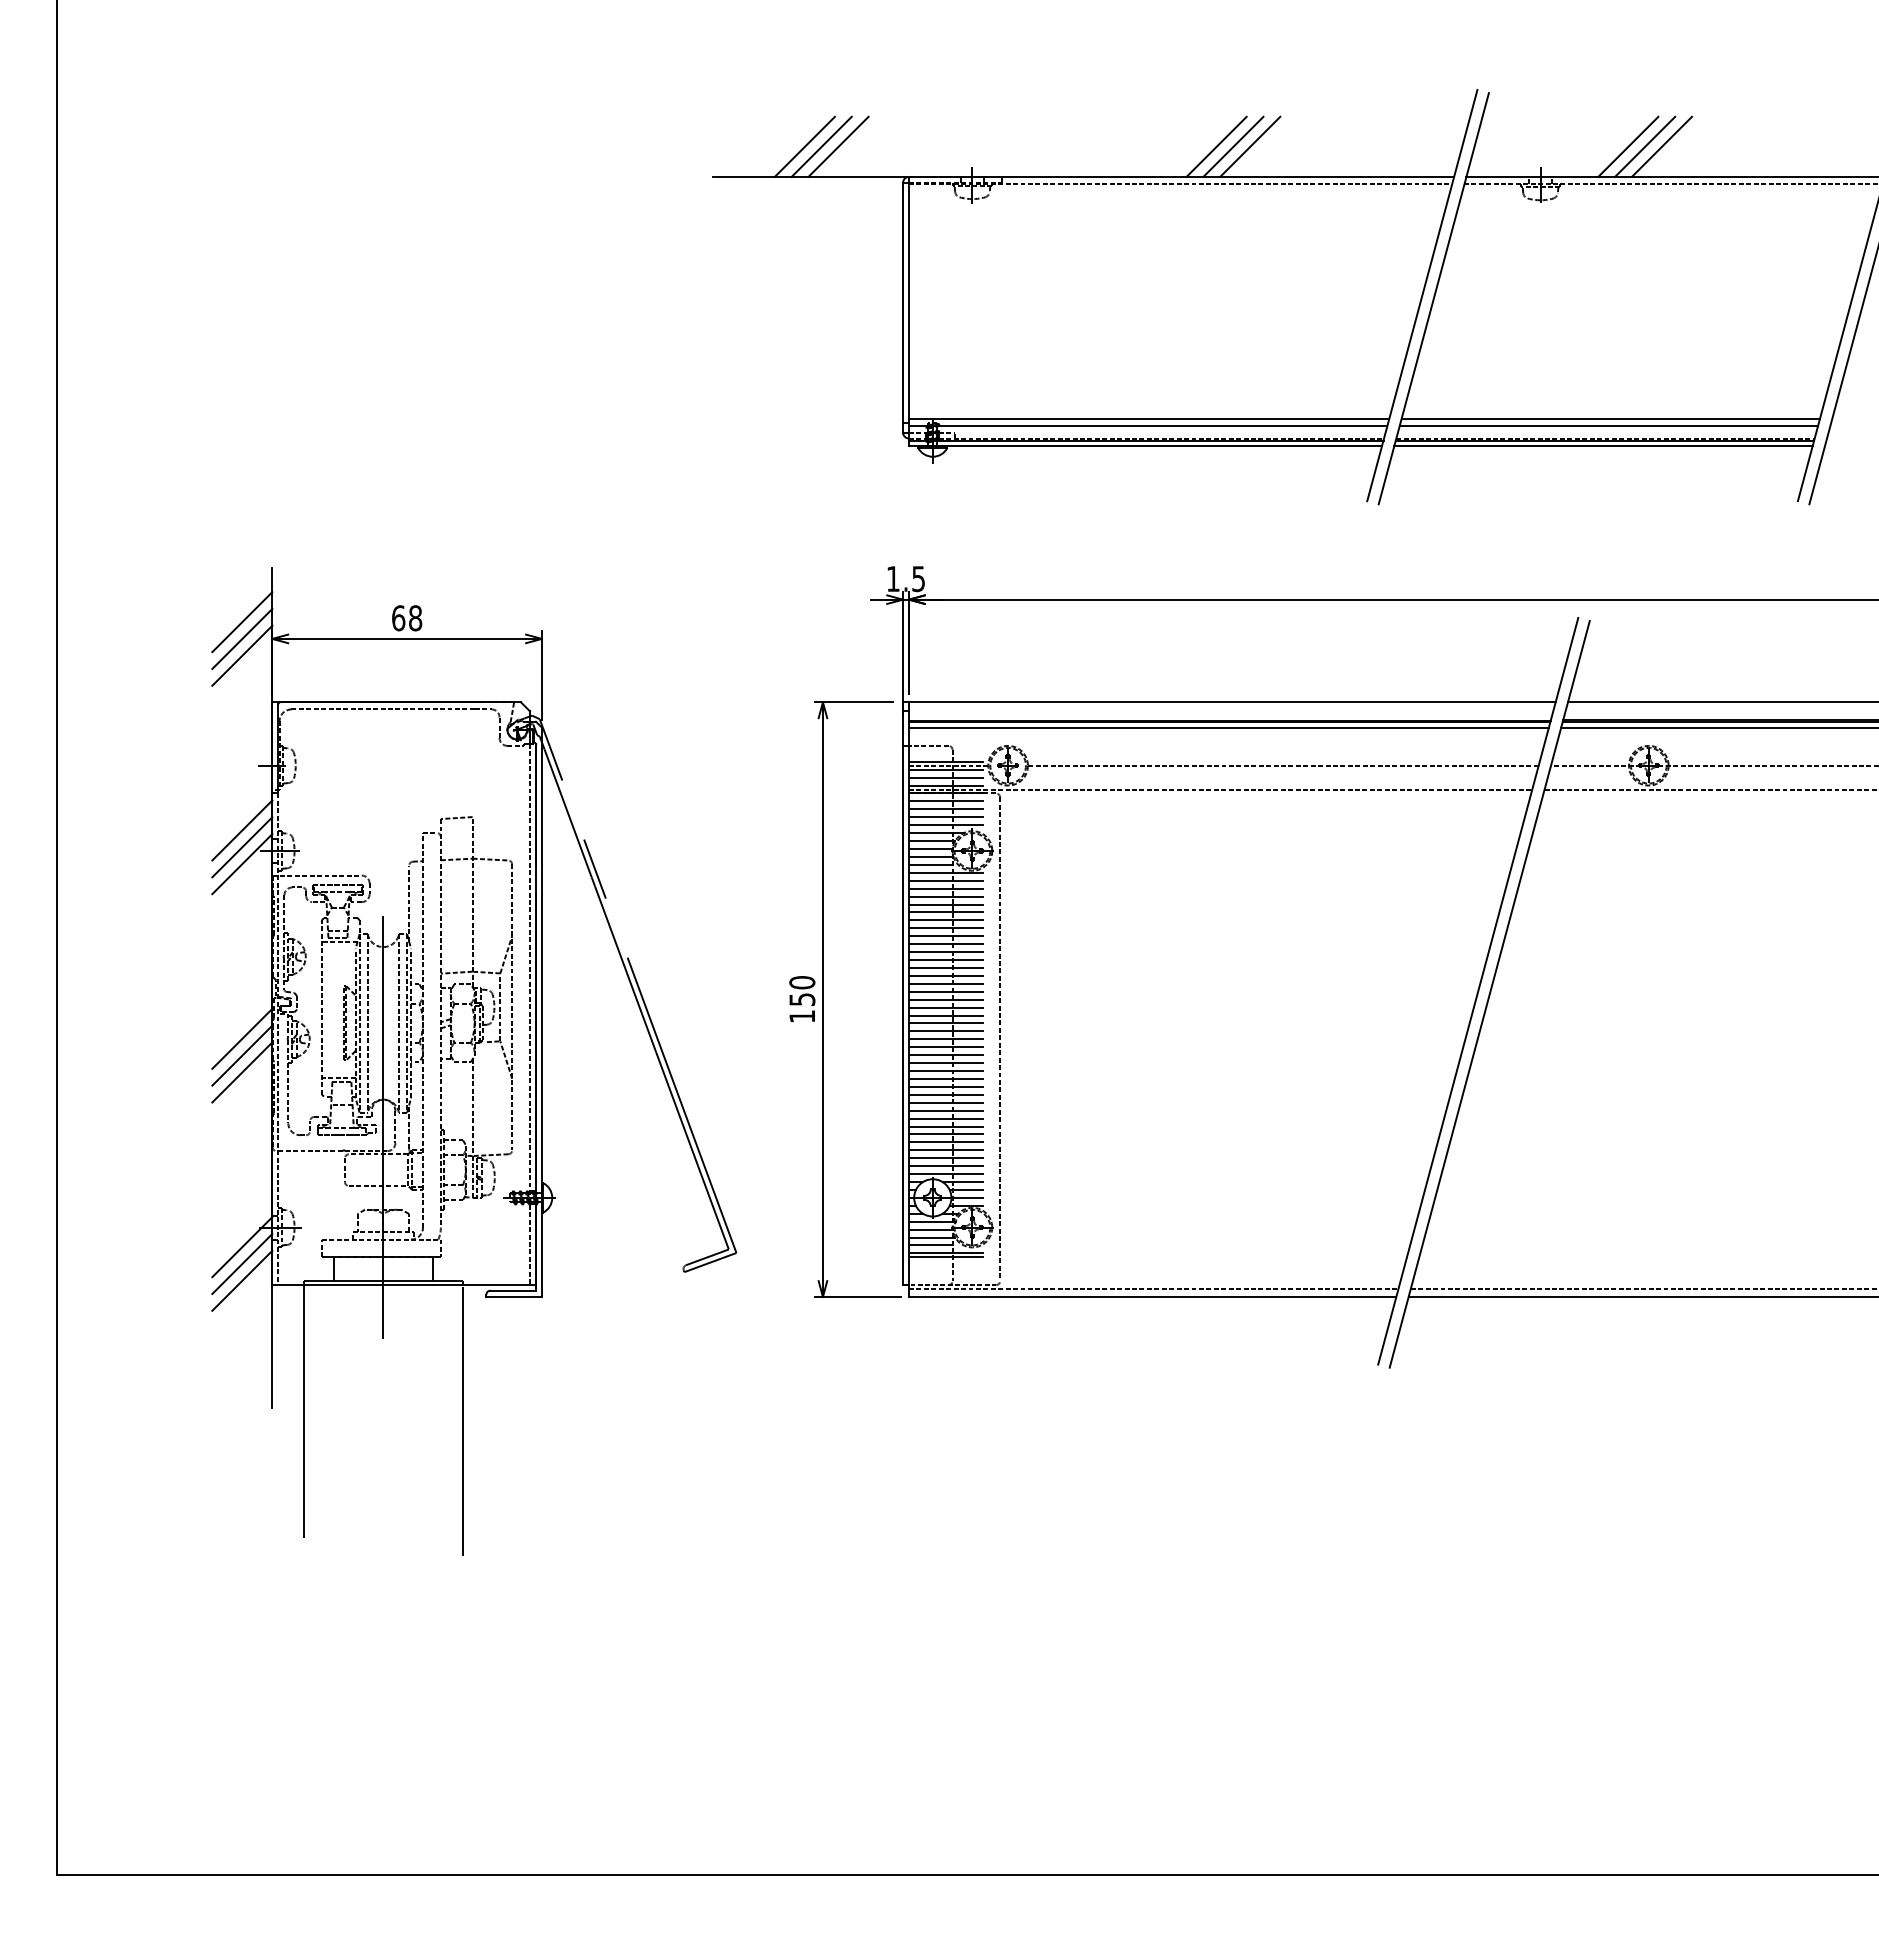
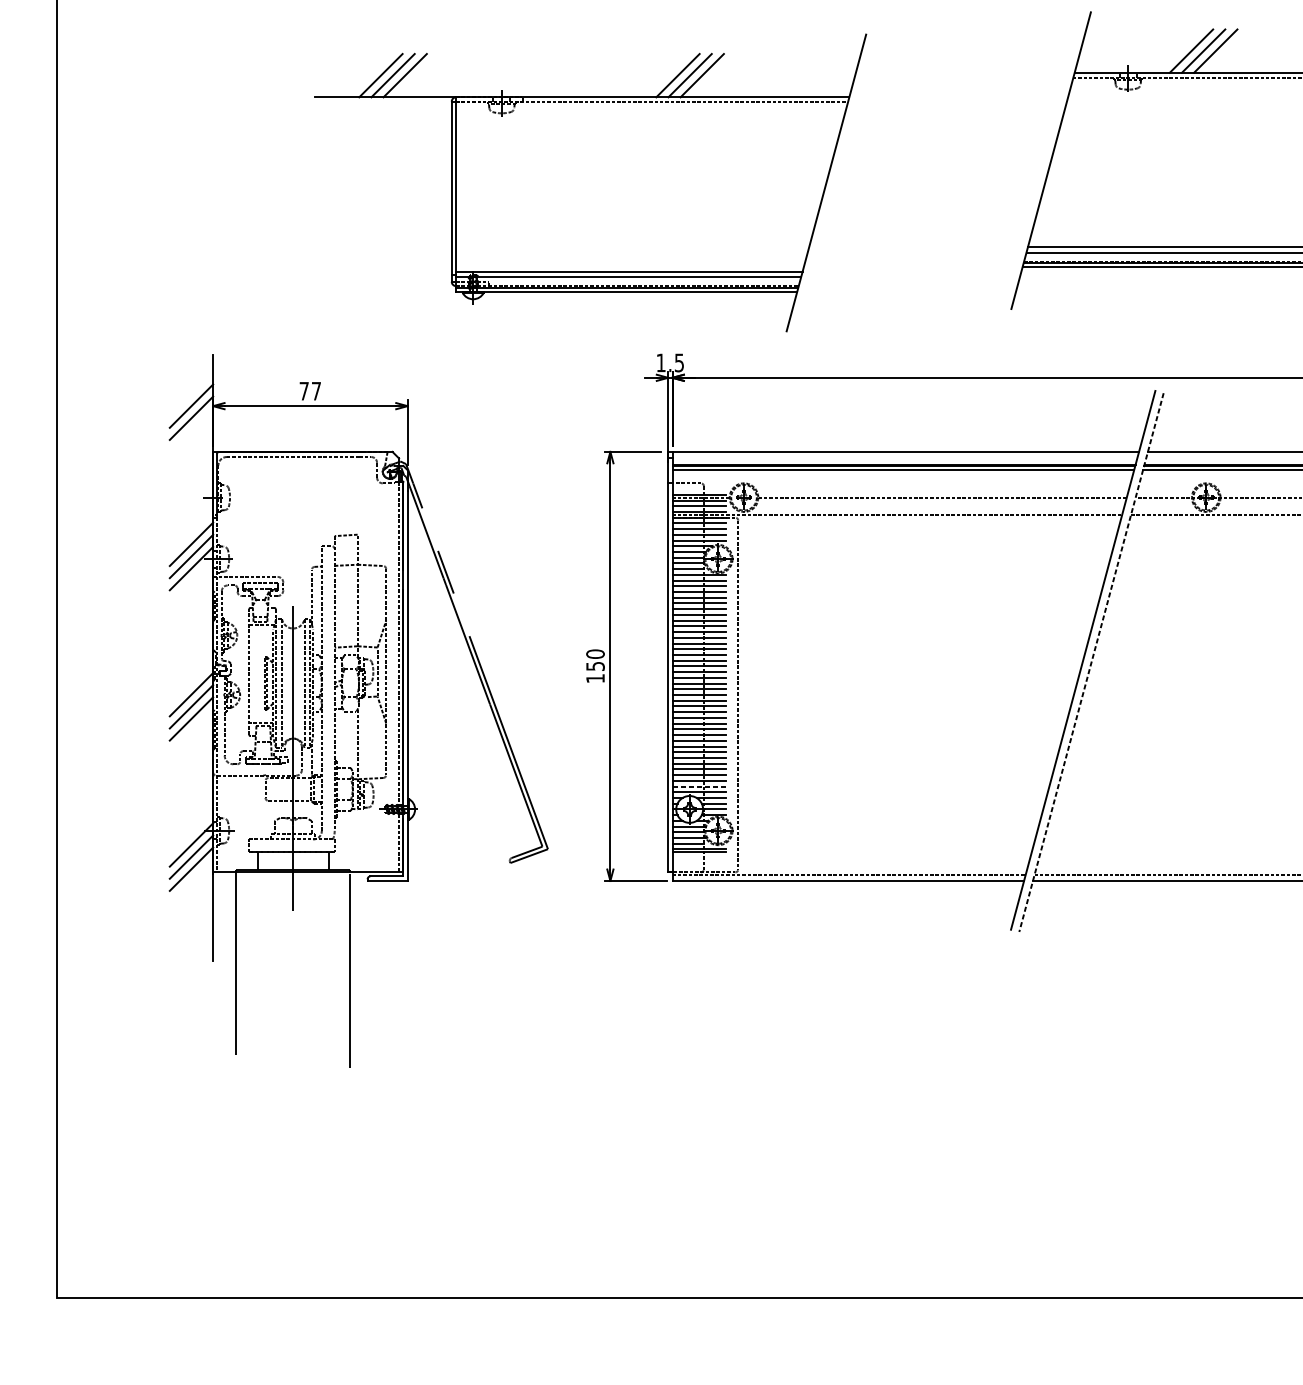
part: (1095, 295) -> (590, 182), moved
text: (407, 618) -> (310, 391), 68 -> 77
line: (242, 622) -> (191, 394), removed
line: (1489, 994) -> (1091, 662), solid -> dashed
line: (945, 1166) -> (698, 786), solid -> dashed

